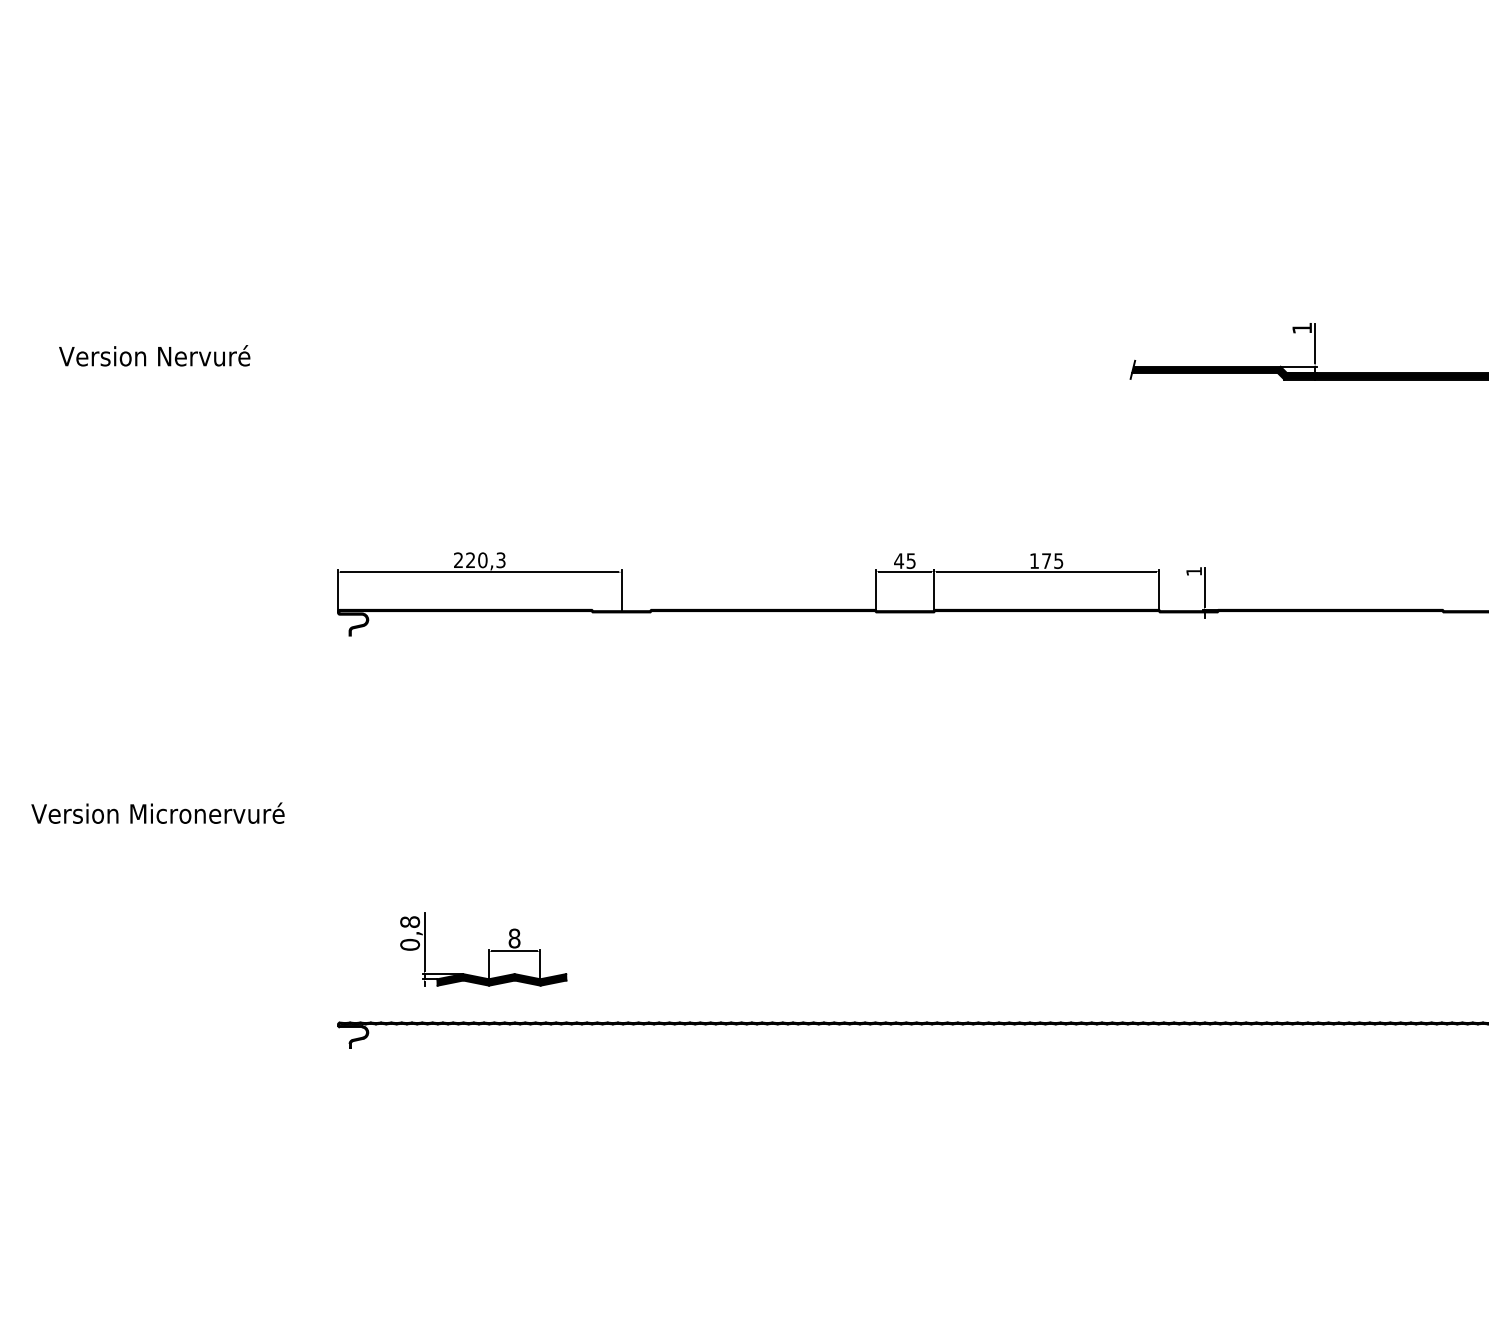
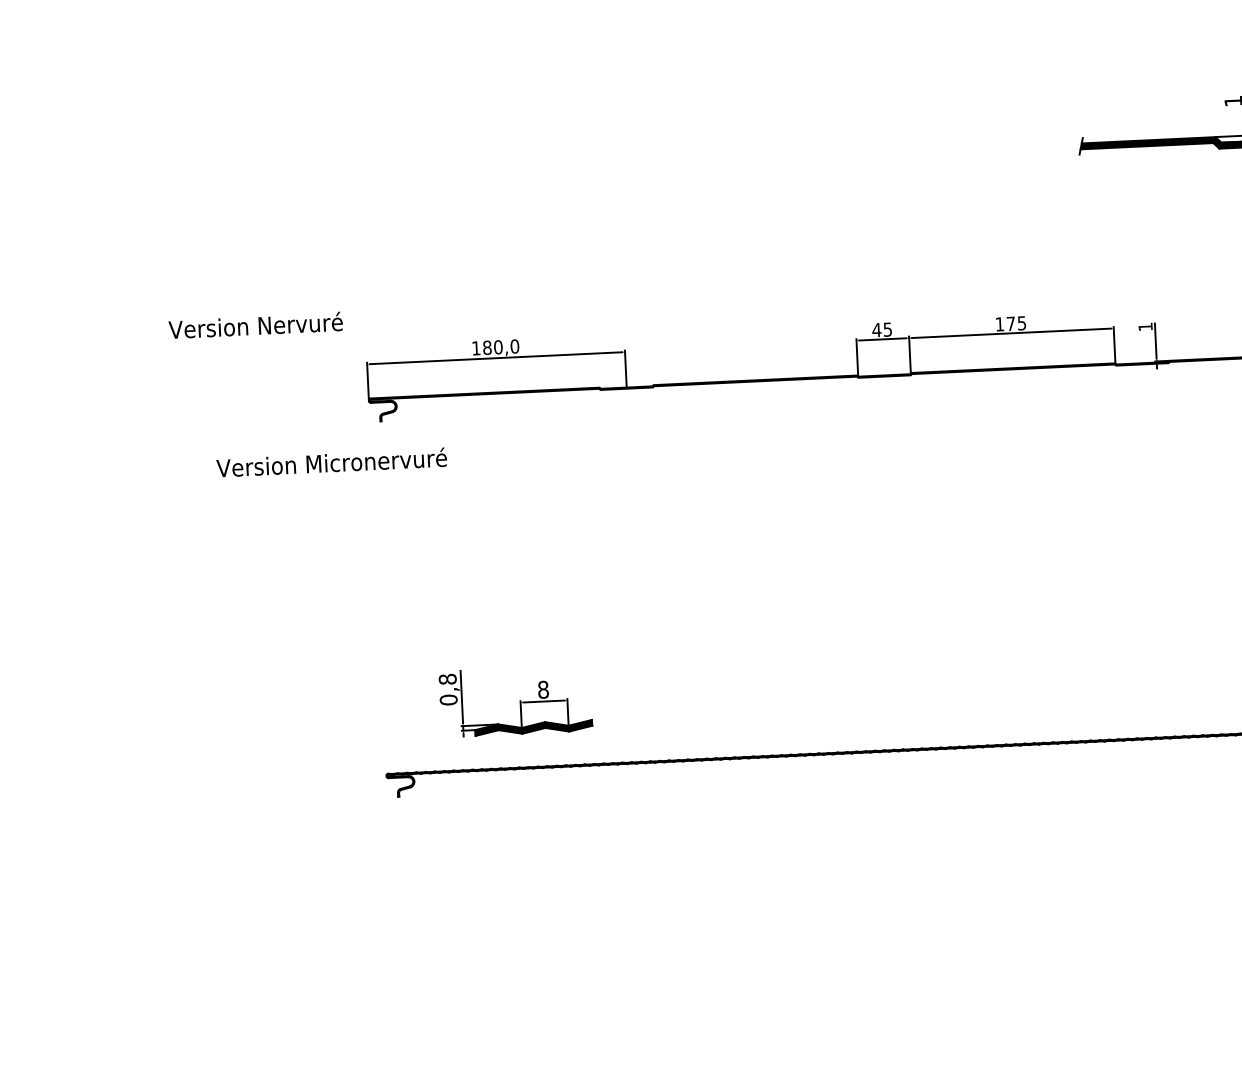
text: (154, 355) -> (255, 325), moved
text: (479, 560) -> (495, 347), 220,3 -> 180,0
text: (157, 812) -> (331, 461), moved

